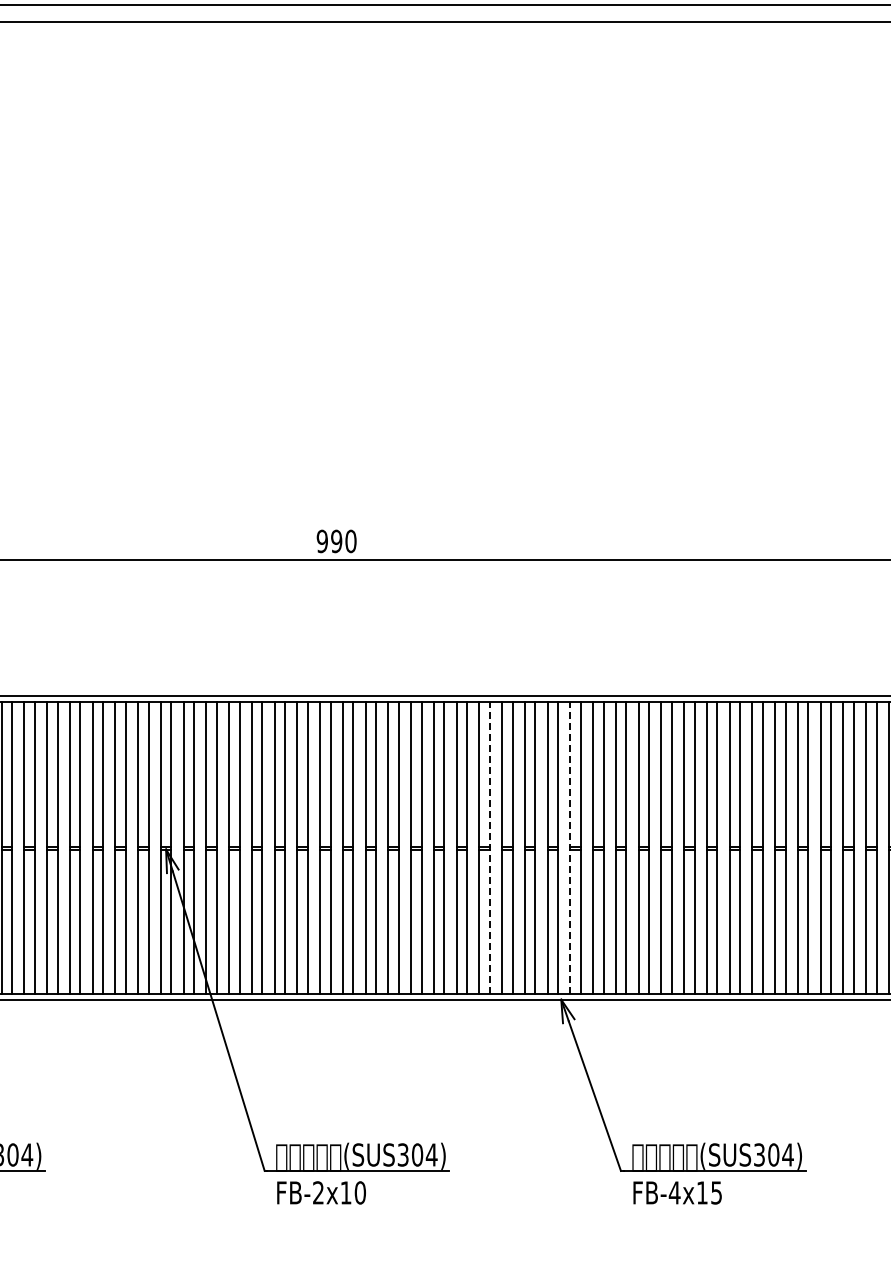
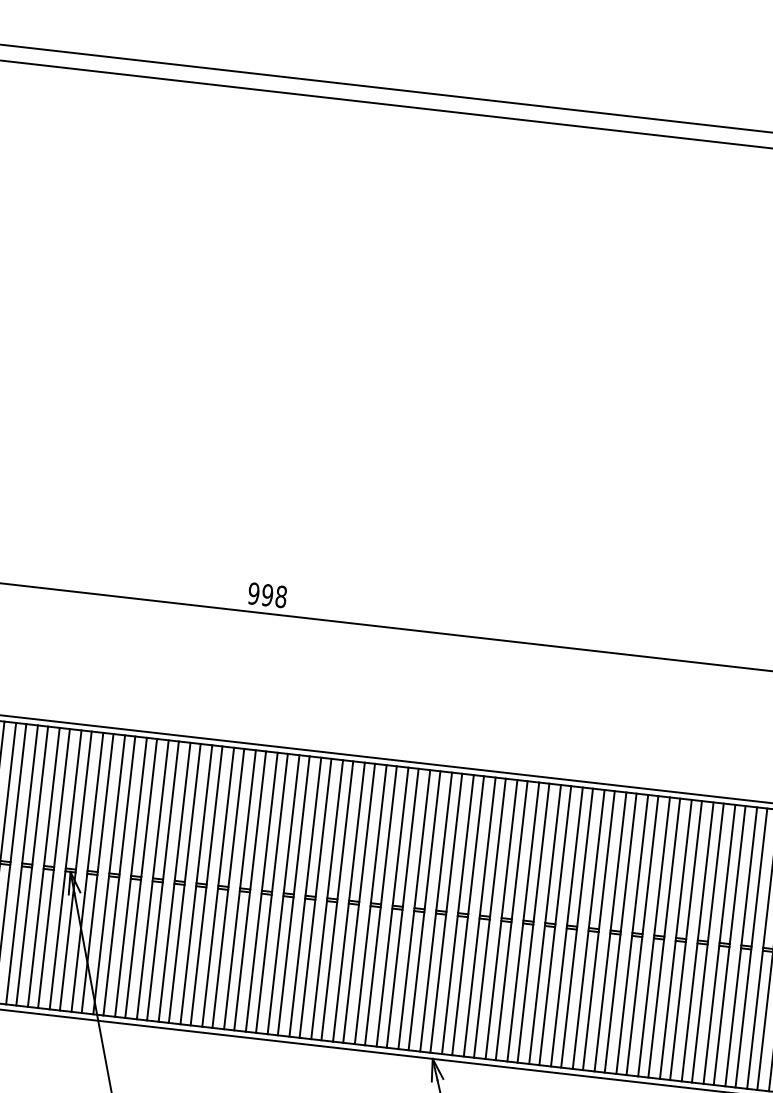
text: (350, 541) -> (280, 596), 990 -> 998
line: (489, 848) -> (380, 906), dashed -> solid
line: (570, 848) -> (458, 915), dashed -> solid

